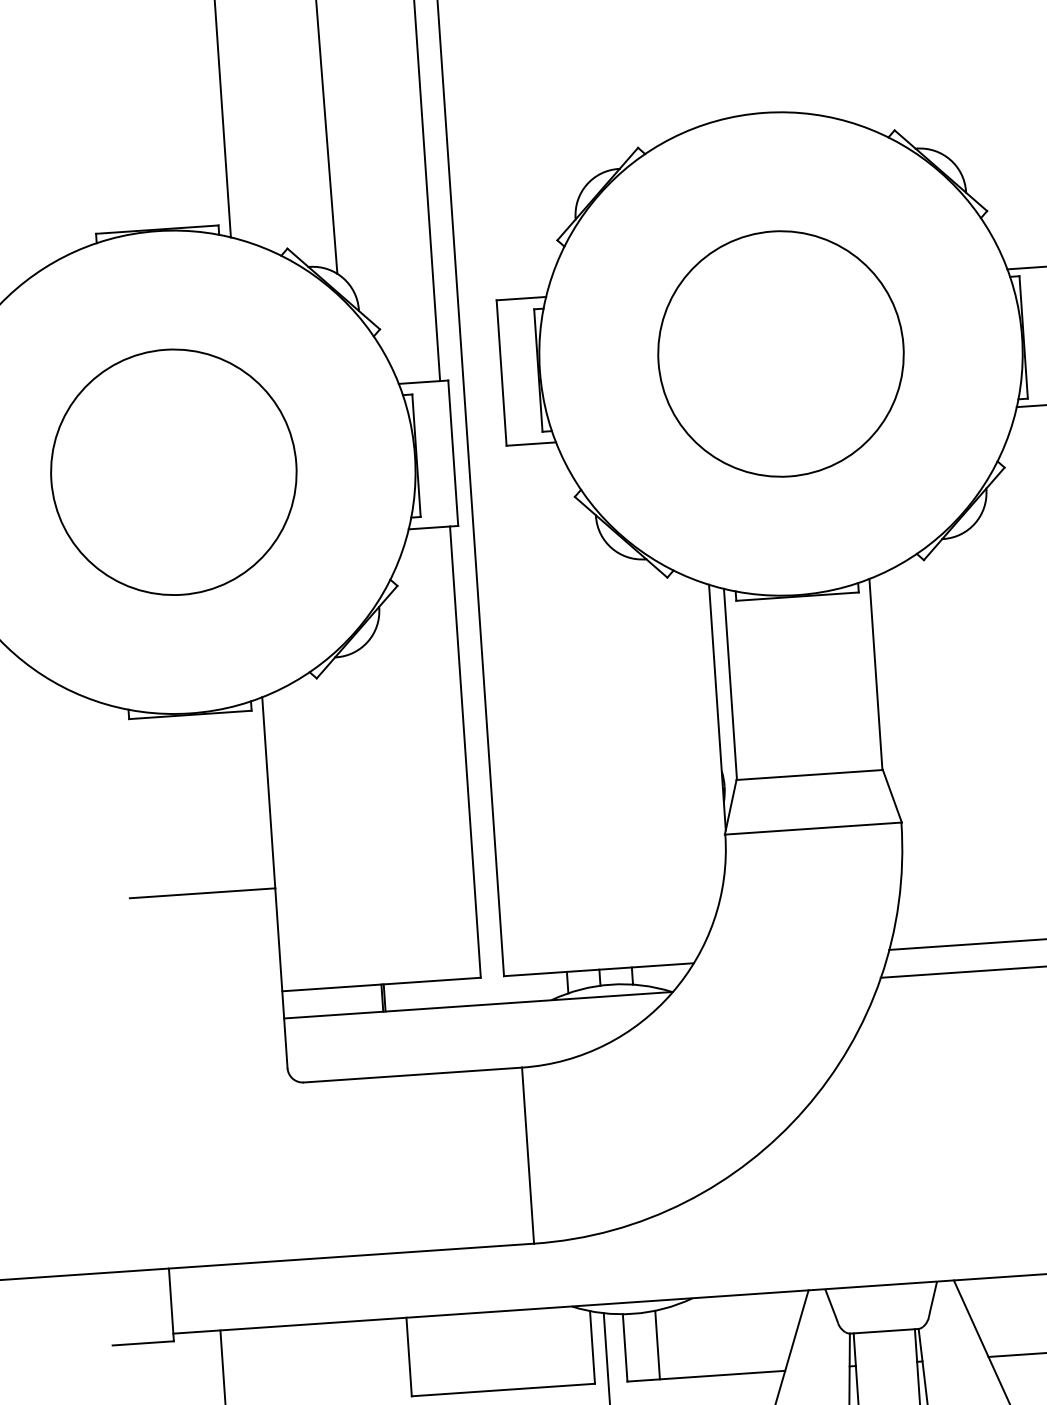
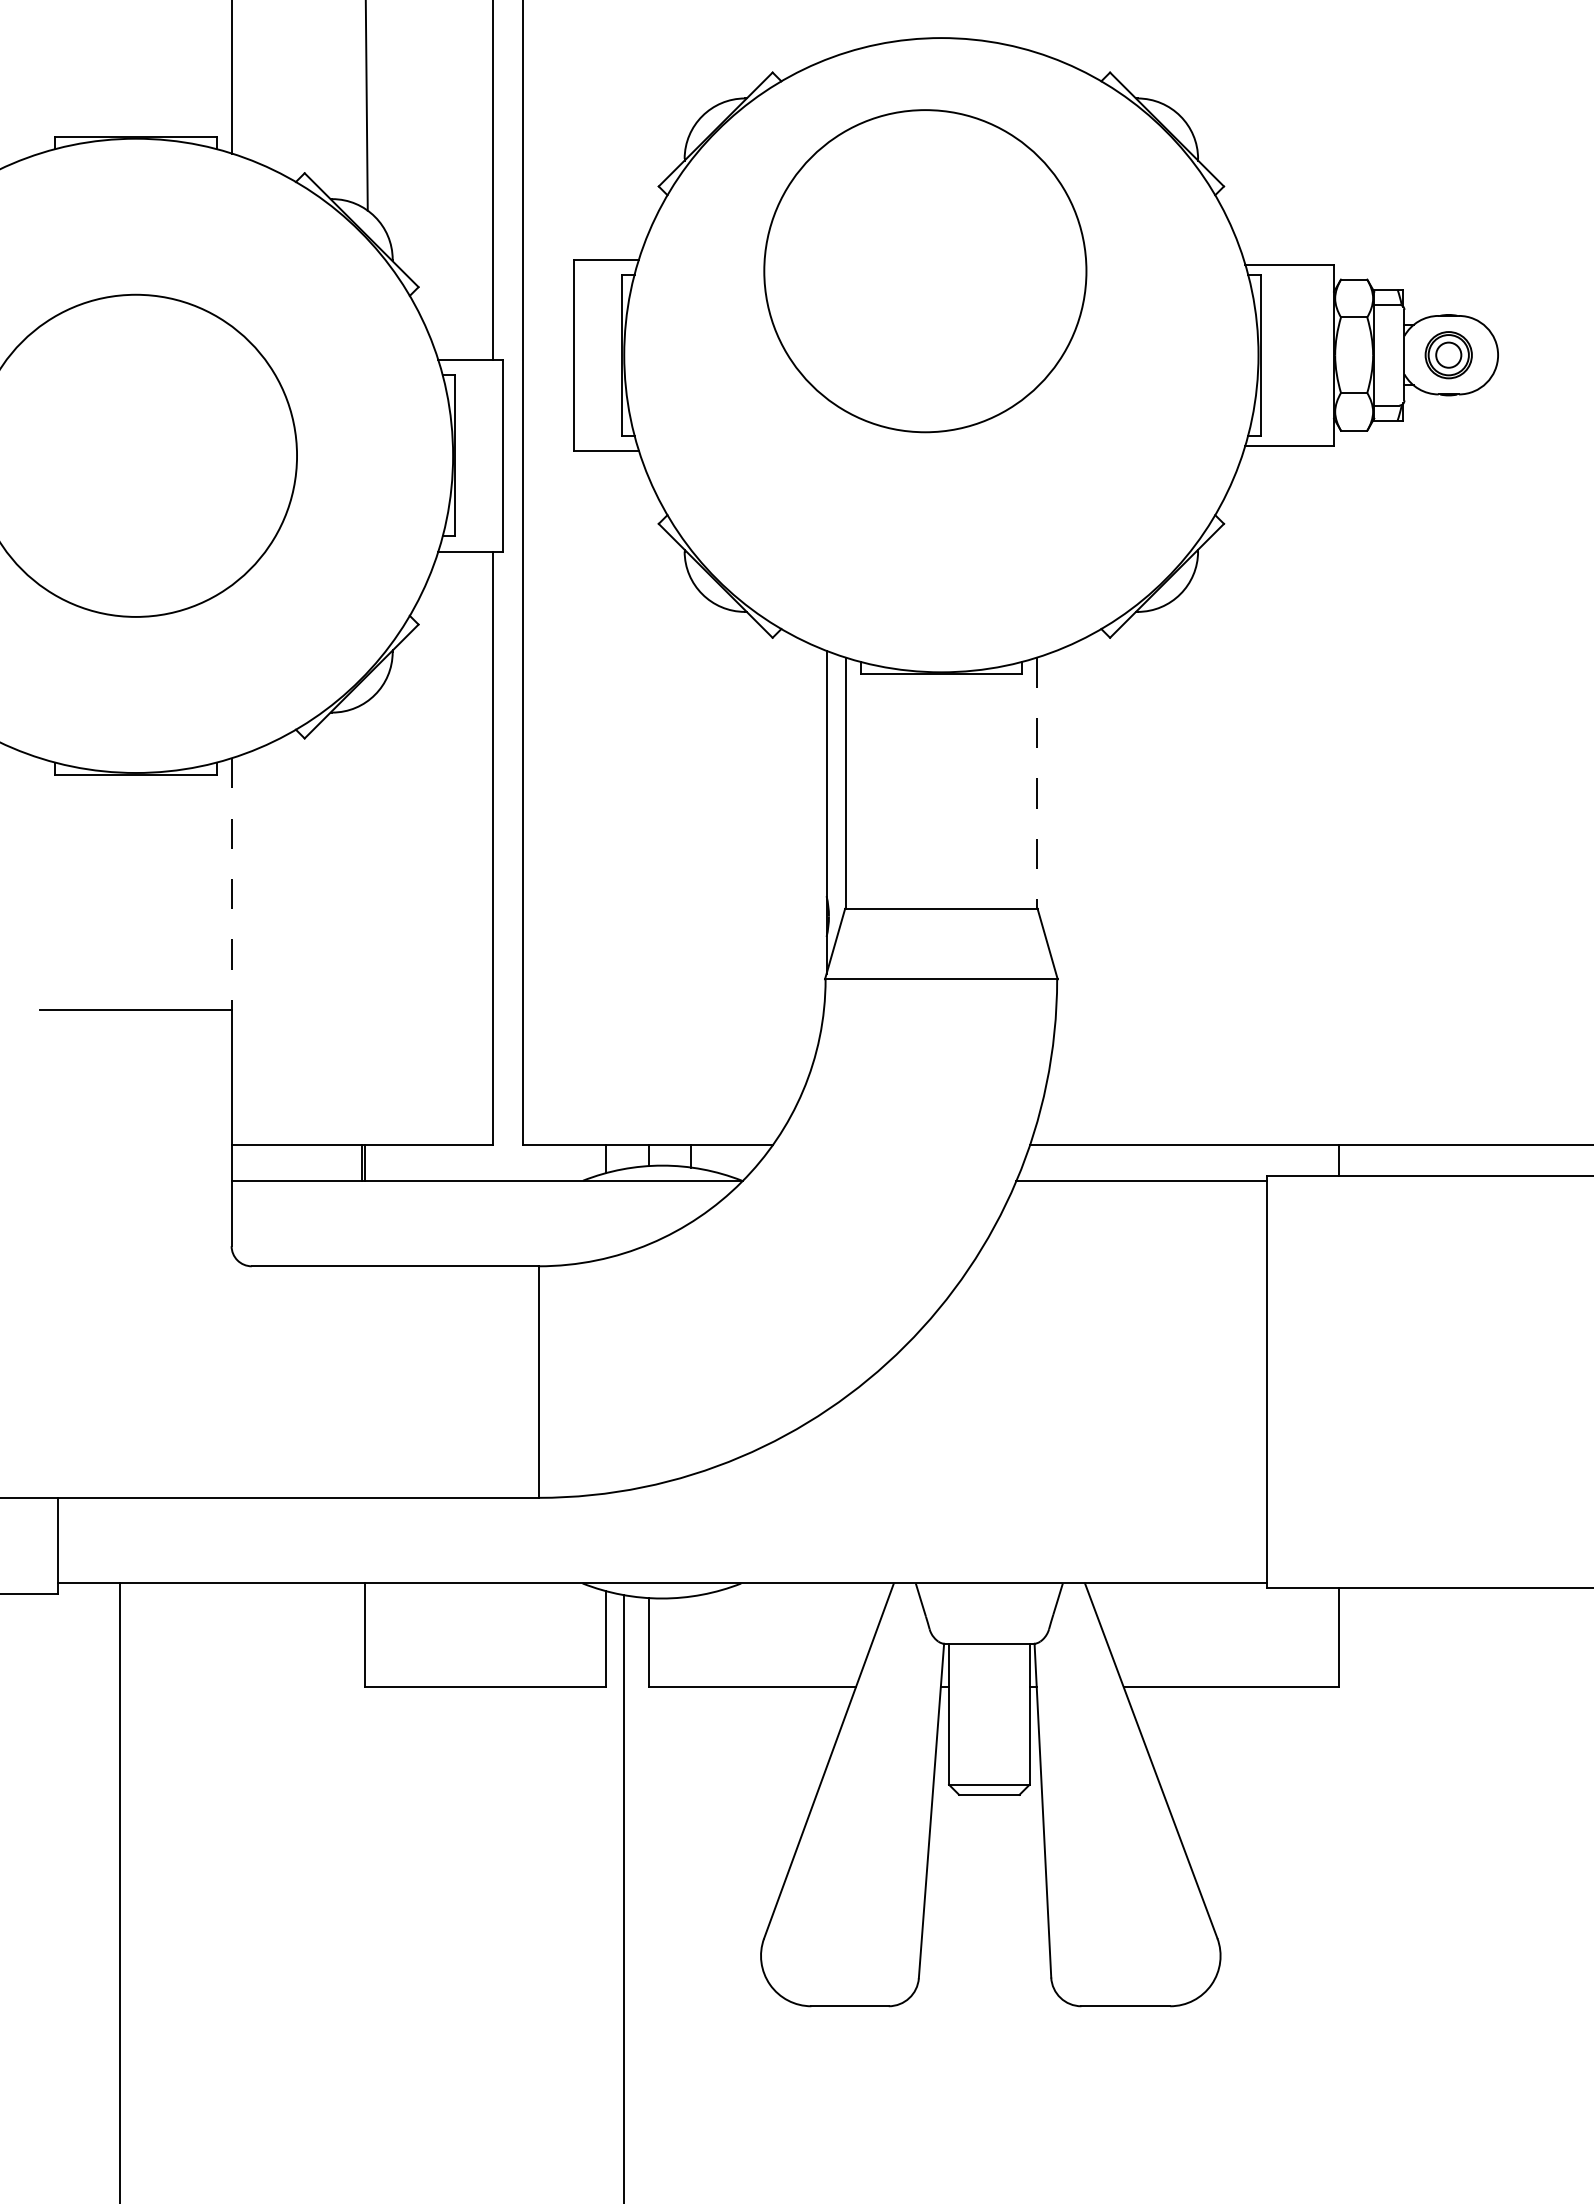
circle: (781, 354) -> (925, 271), moved
line: (876, 674) -> (1037, 783), solid -> dashed
line: (268, 792) -> (231, 883), solid -> dashed
line: (657, 1344) -> (691, 1641), removed

